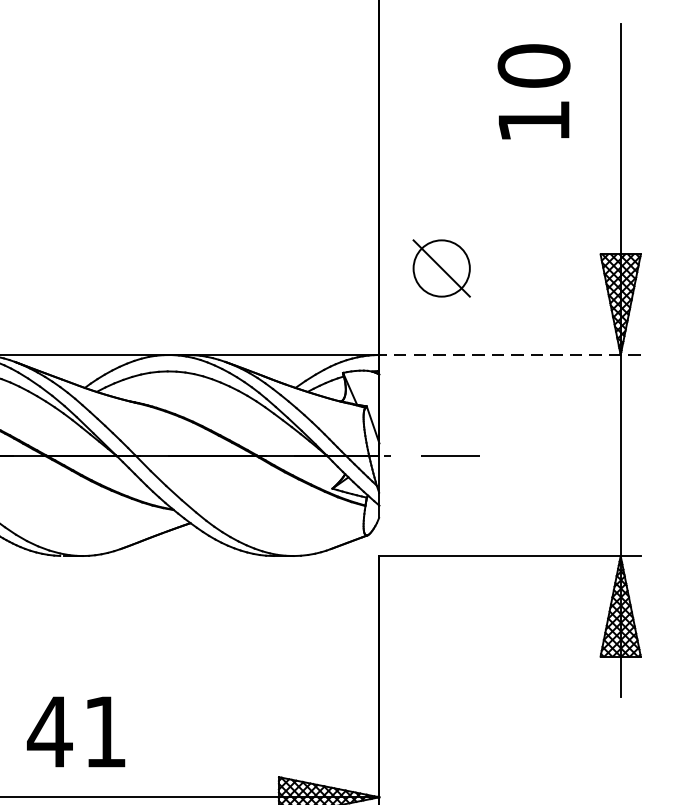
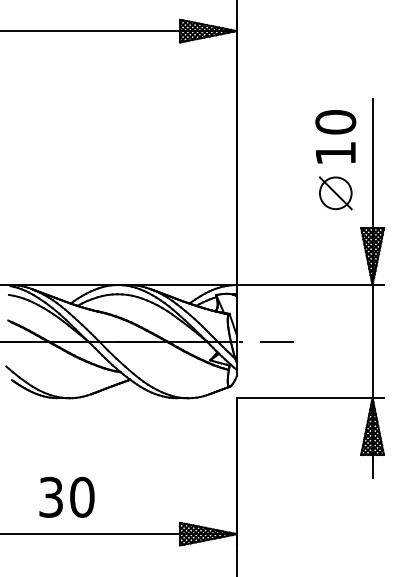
text: (533, 91) -> (335, 136), moved
part: (441, 268) -> (335, 193), moved
line: (510, 355) -> (310, 285), dashed -> solid
text: (77, 730) -> (66, 496), 41 -> 30

